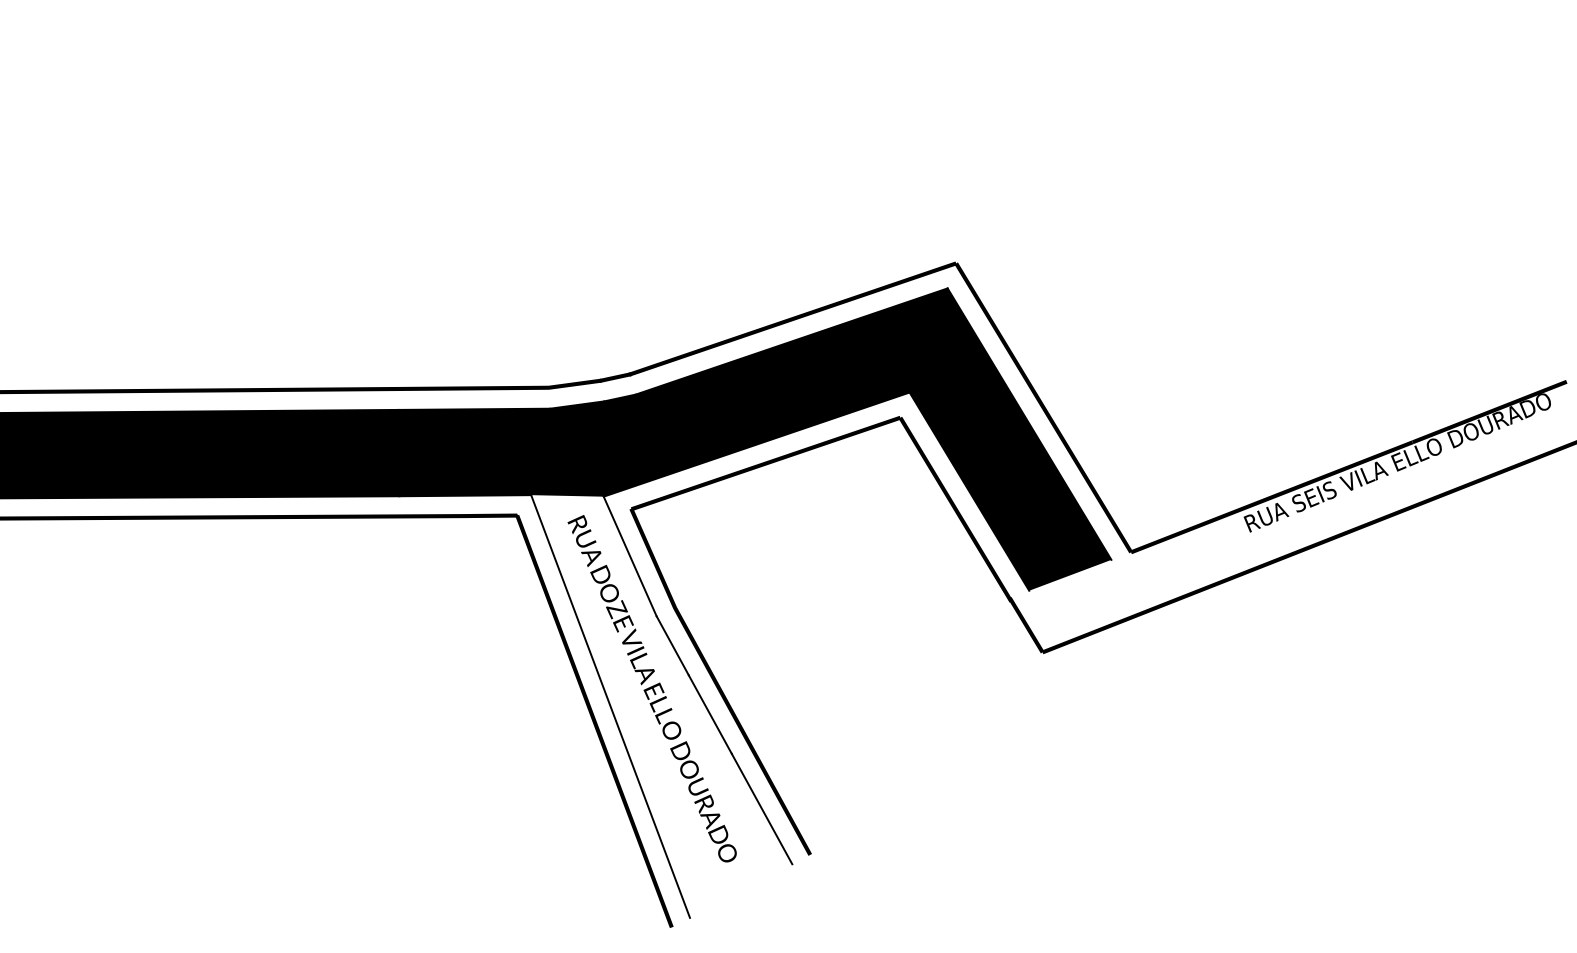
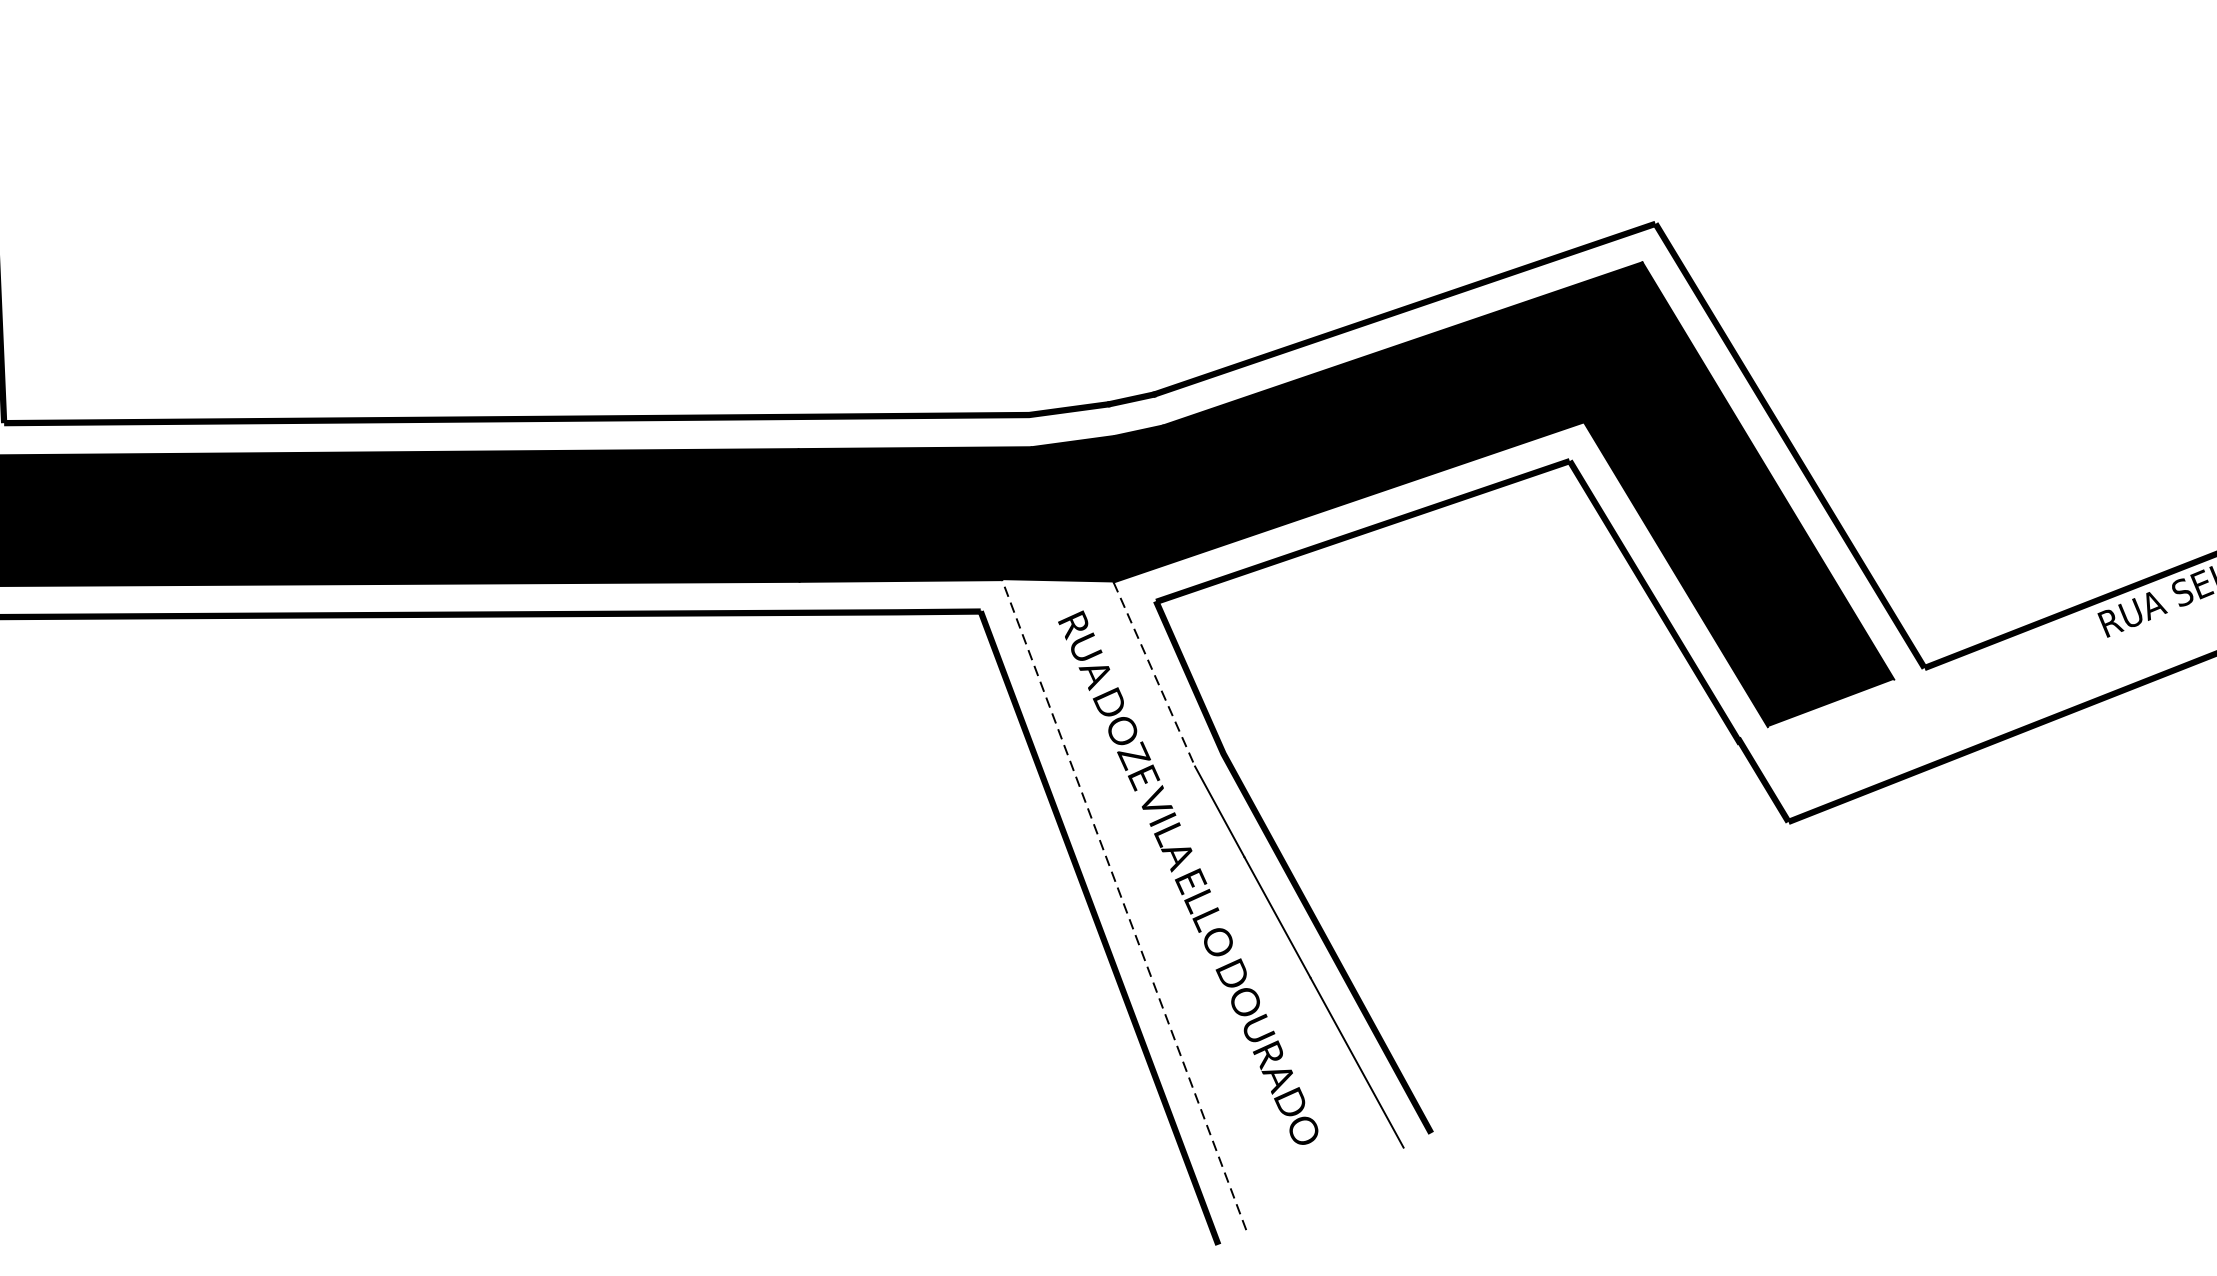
line: (630, 556) -> (1154, 674), solid -> dashed
line: (610, 706) -> (1124, 905), solid -> dashed

